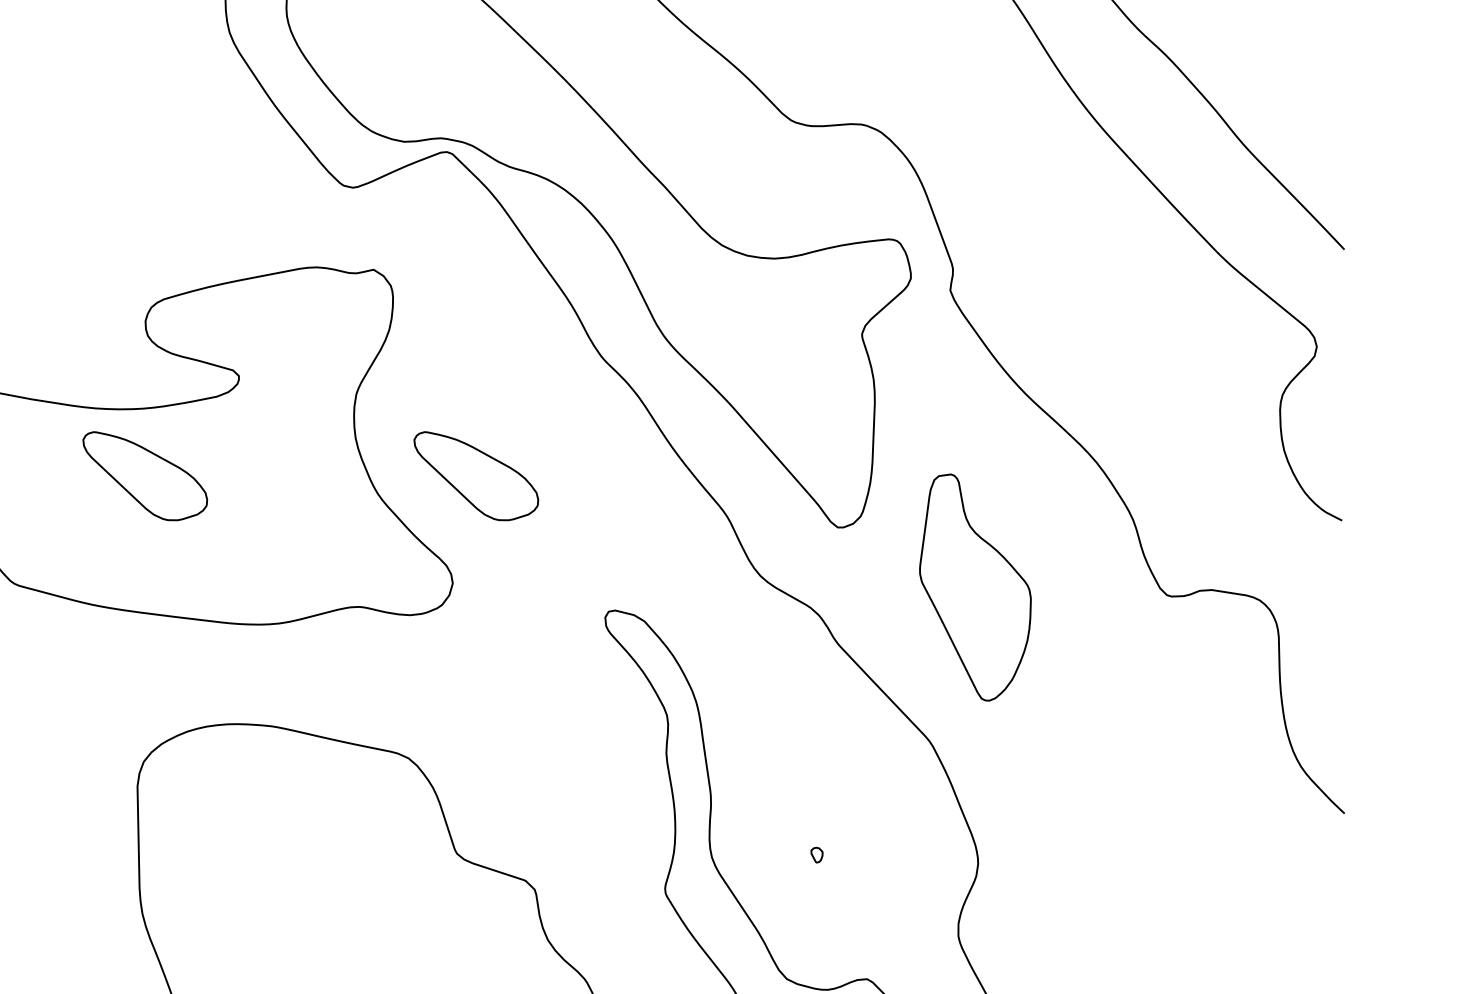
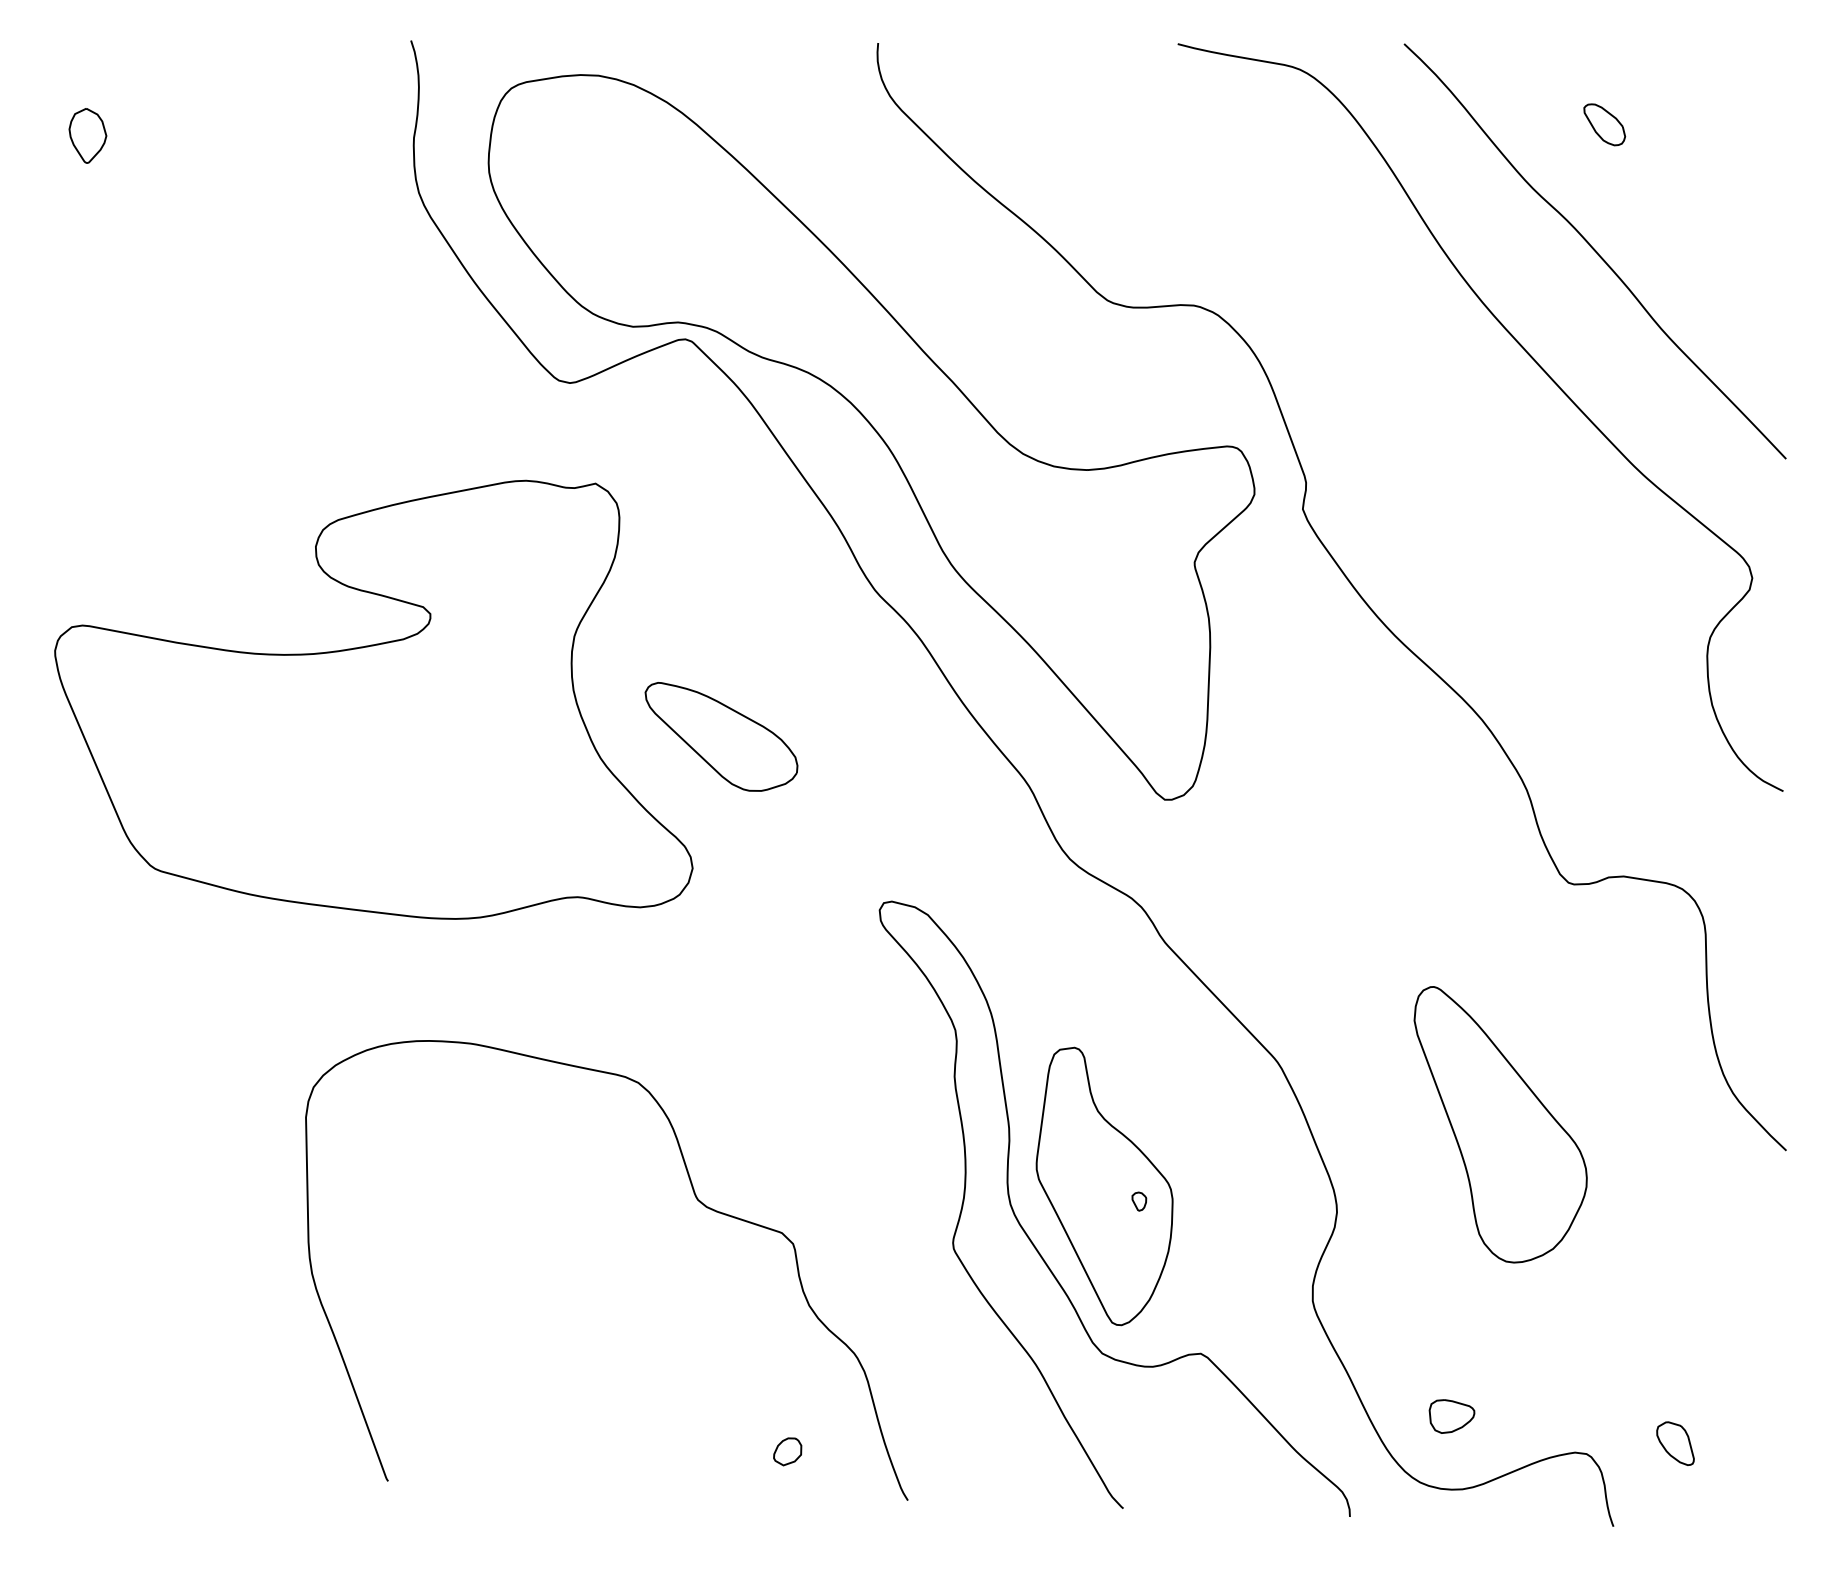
part: (145, 475) -> (315, 736), removed
part: (975, 587) -> (1104, 1186), moved
part: (1111, 792) -> (1500, 1124), added

